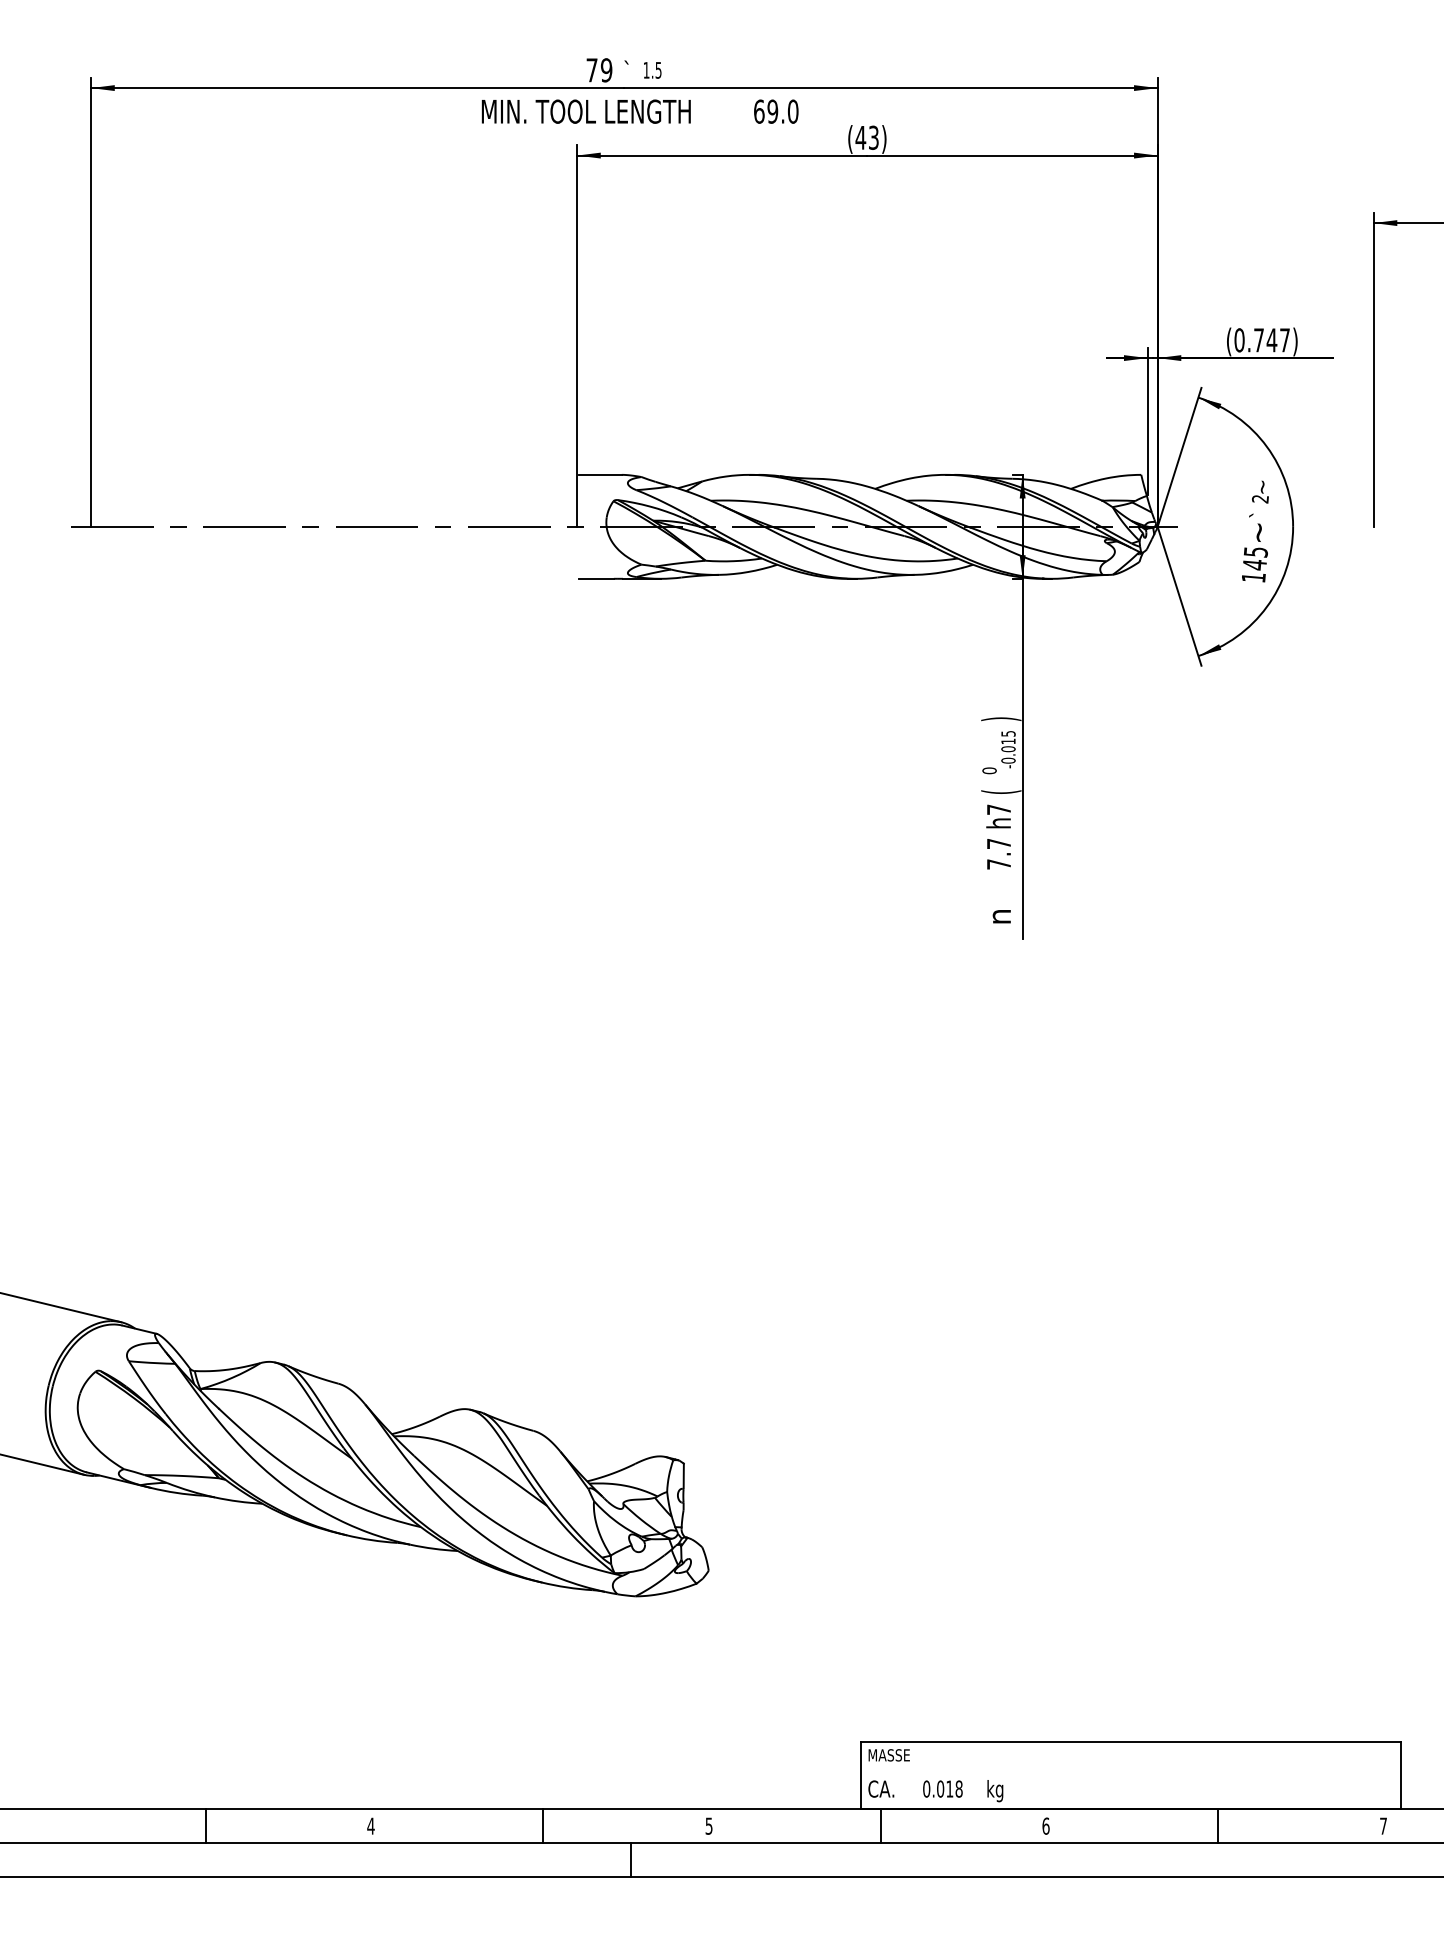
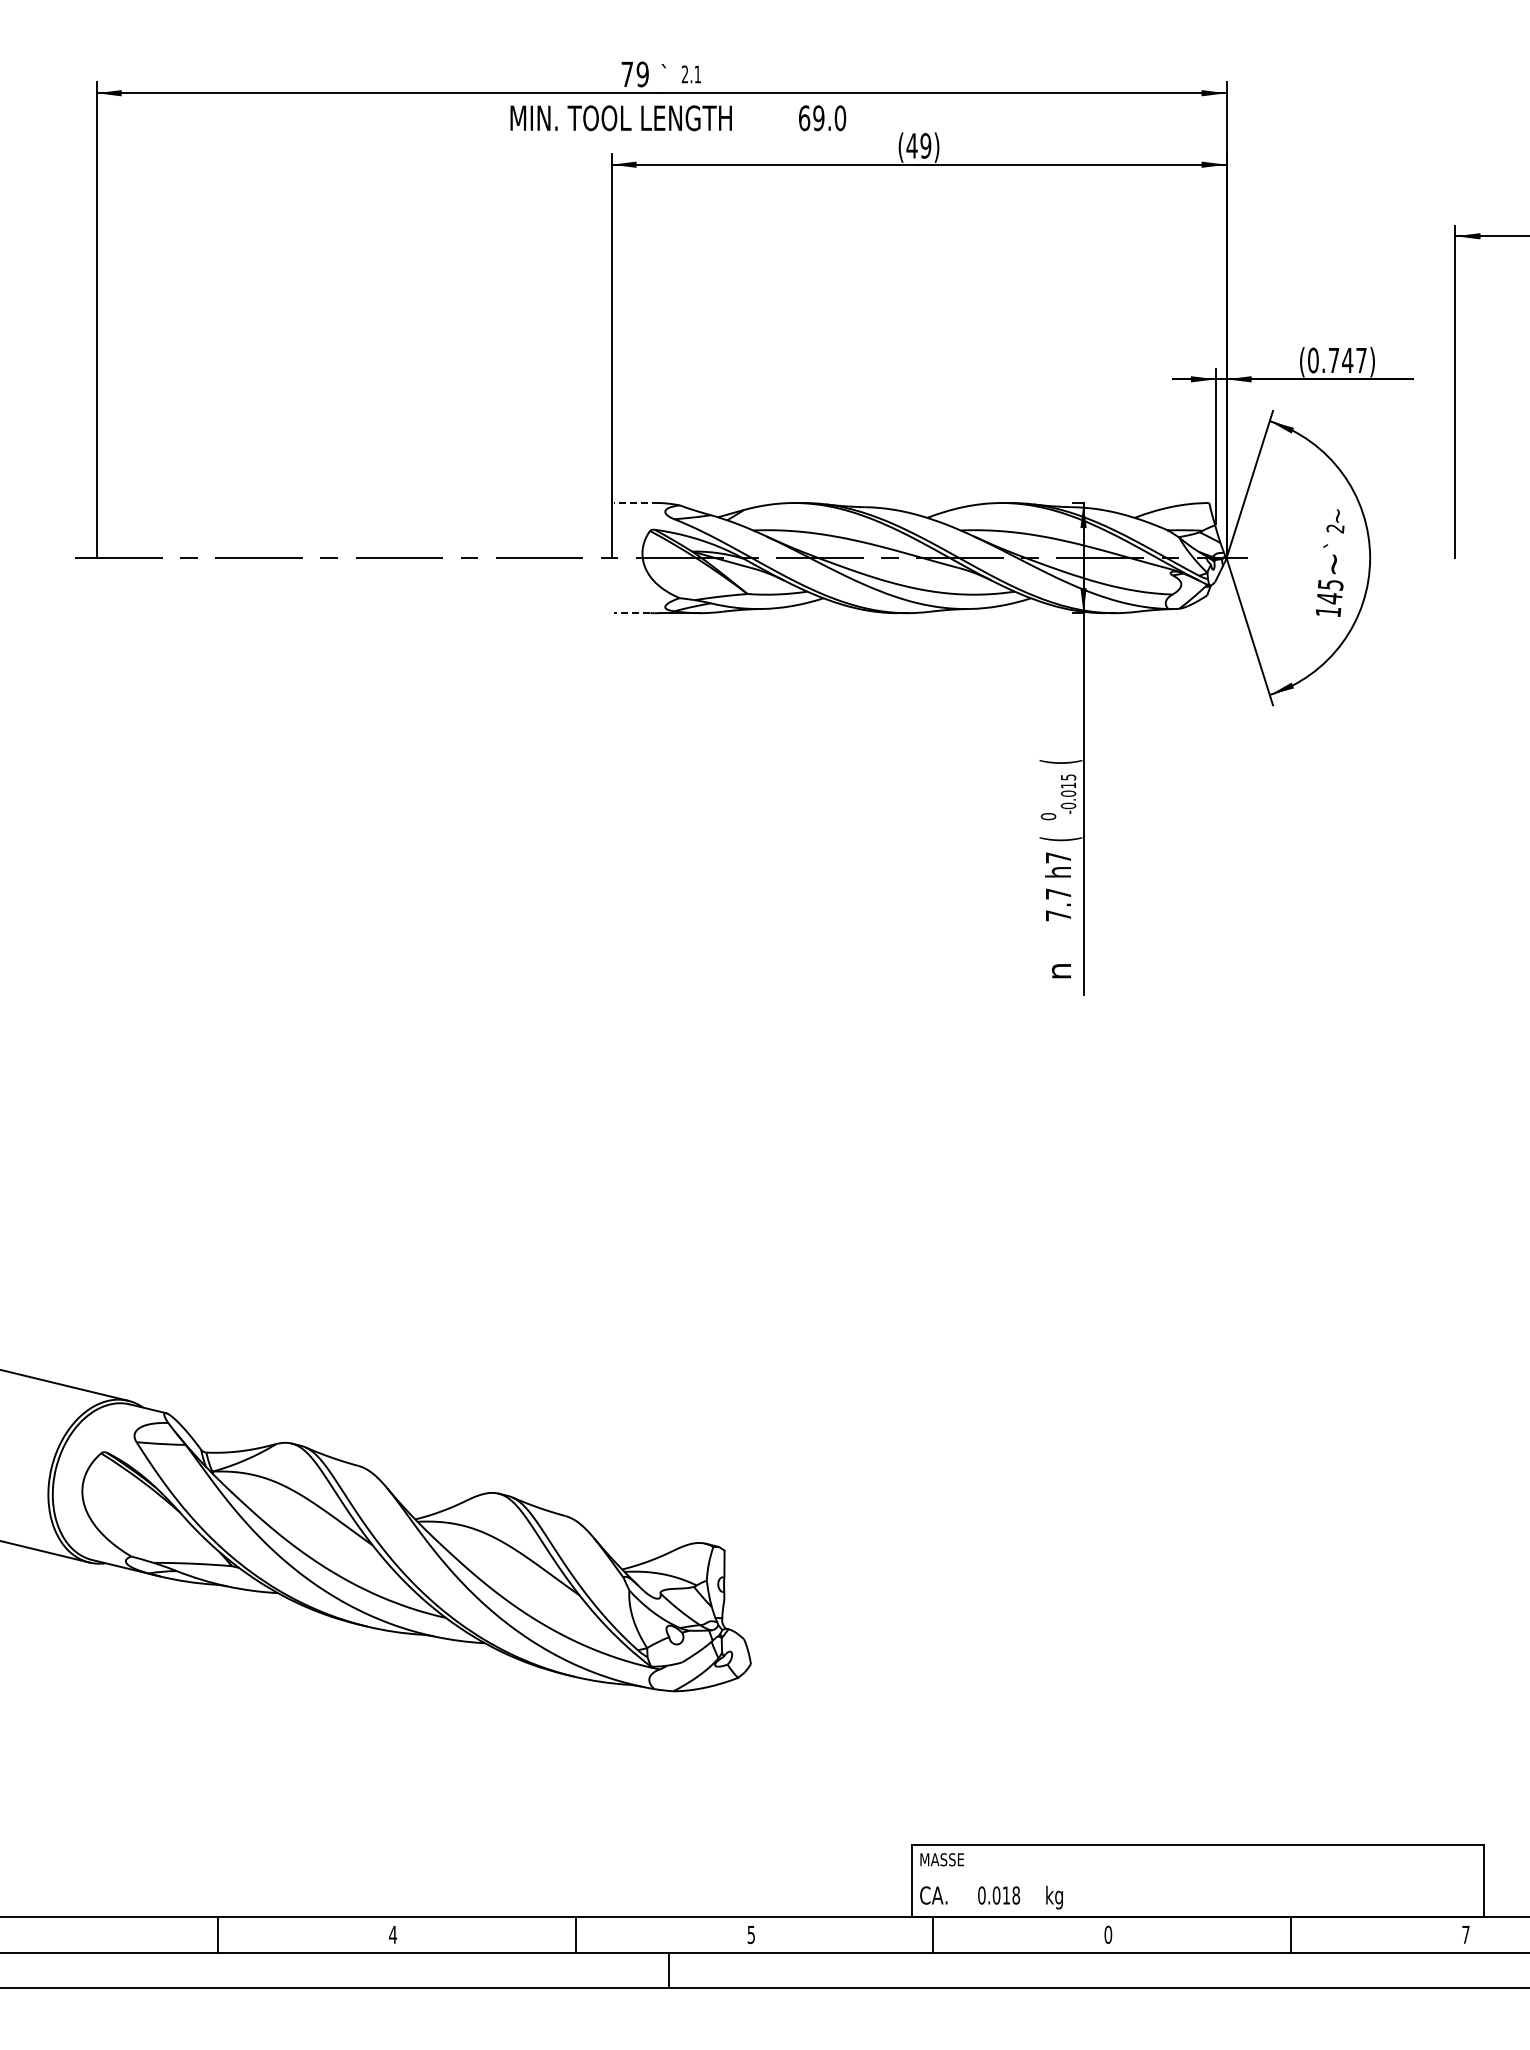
text: (651, 70) -> (690, 74), 1.5 -> 2.1
text: (873, 137) -> (925, 145), (43) -> (49)
line: (600, 475) -> (636, 503), solid -> dashed
line: (596, 579) -> (631, 613), solid -> dashed
text: (1000, 718) -> (1060, 761), ) -> (
text: (1046, 1825) -> (1108, 1934), 6 -> 0

